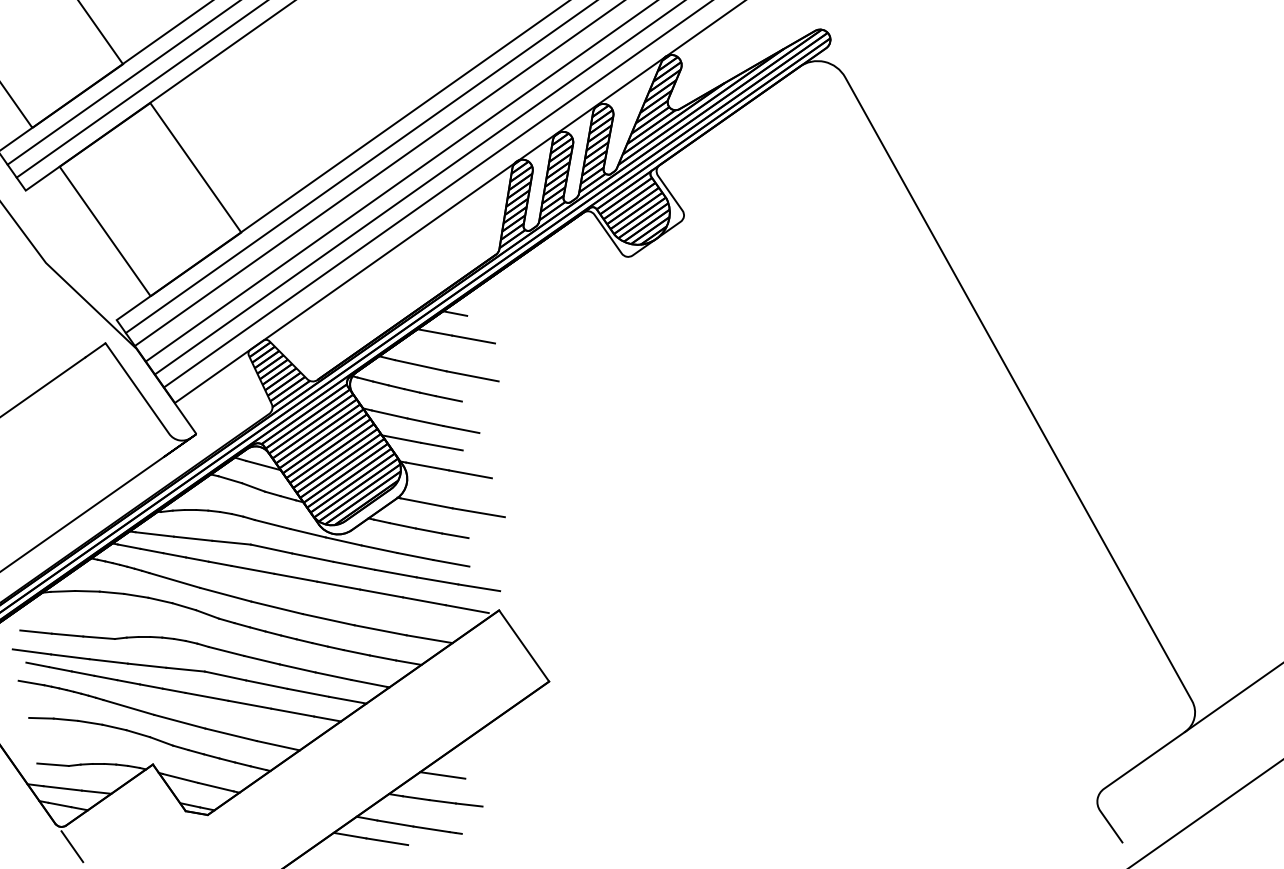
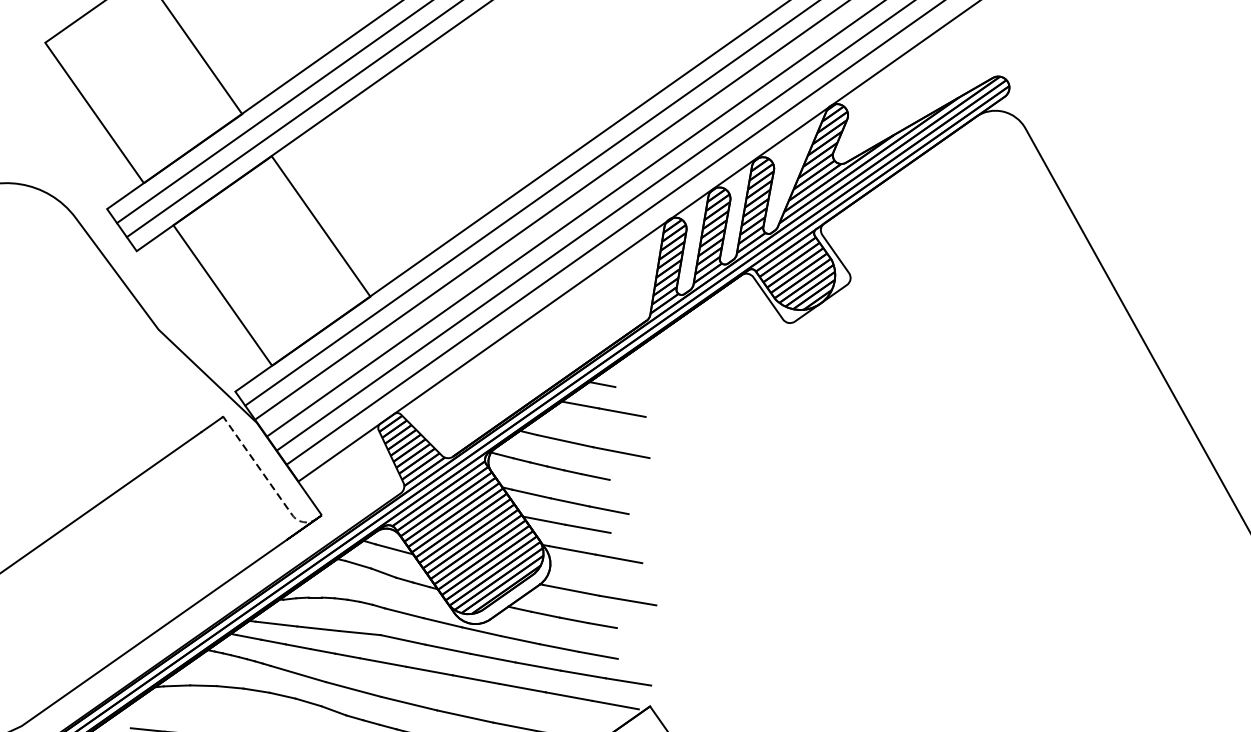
line: (148, 403) -> (269, 482), solid -> dashed

